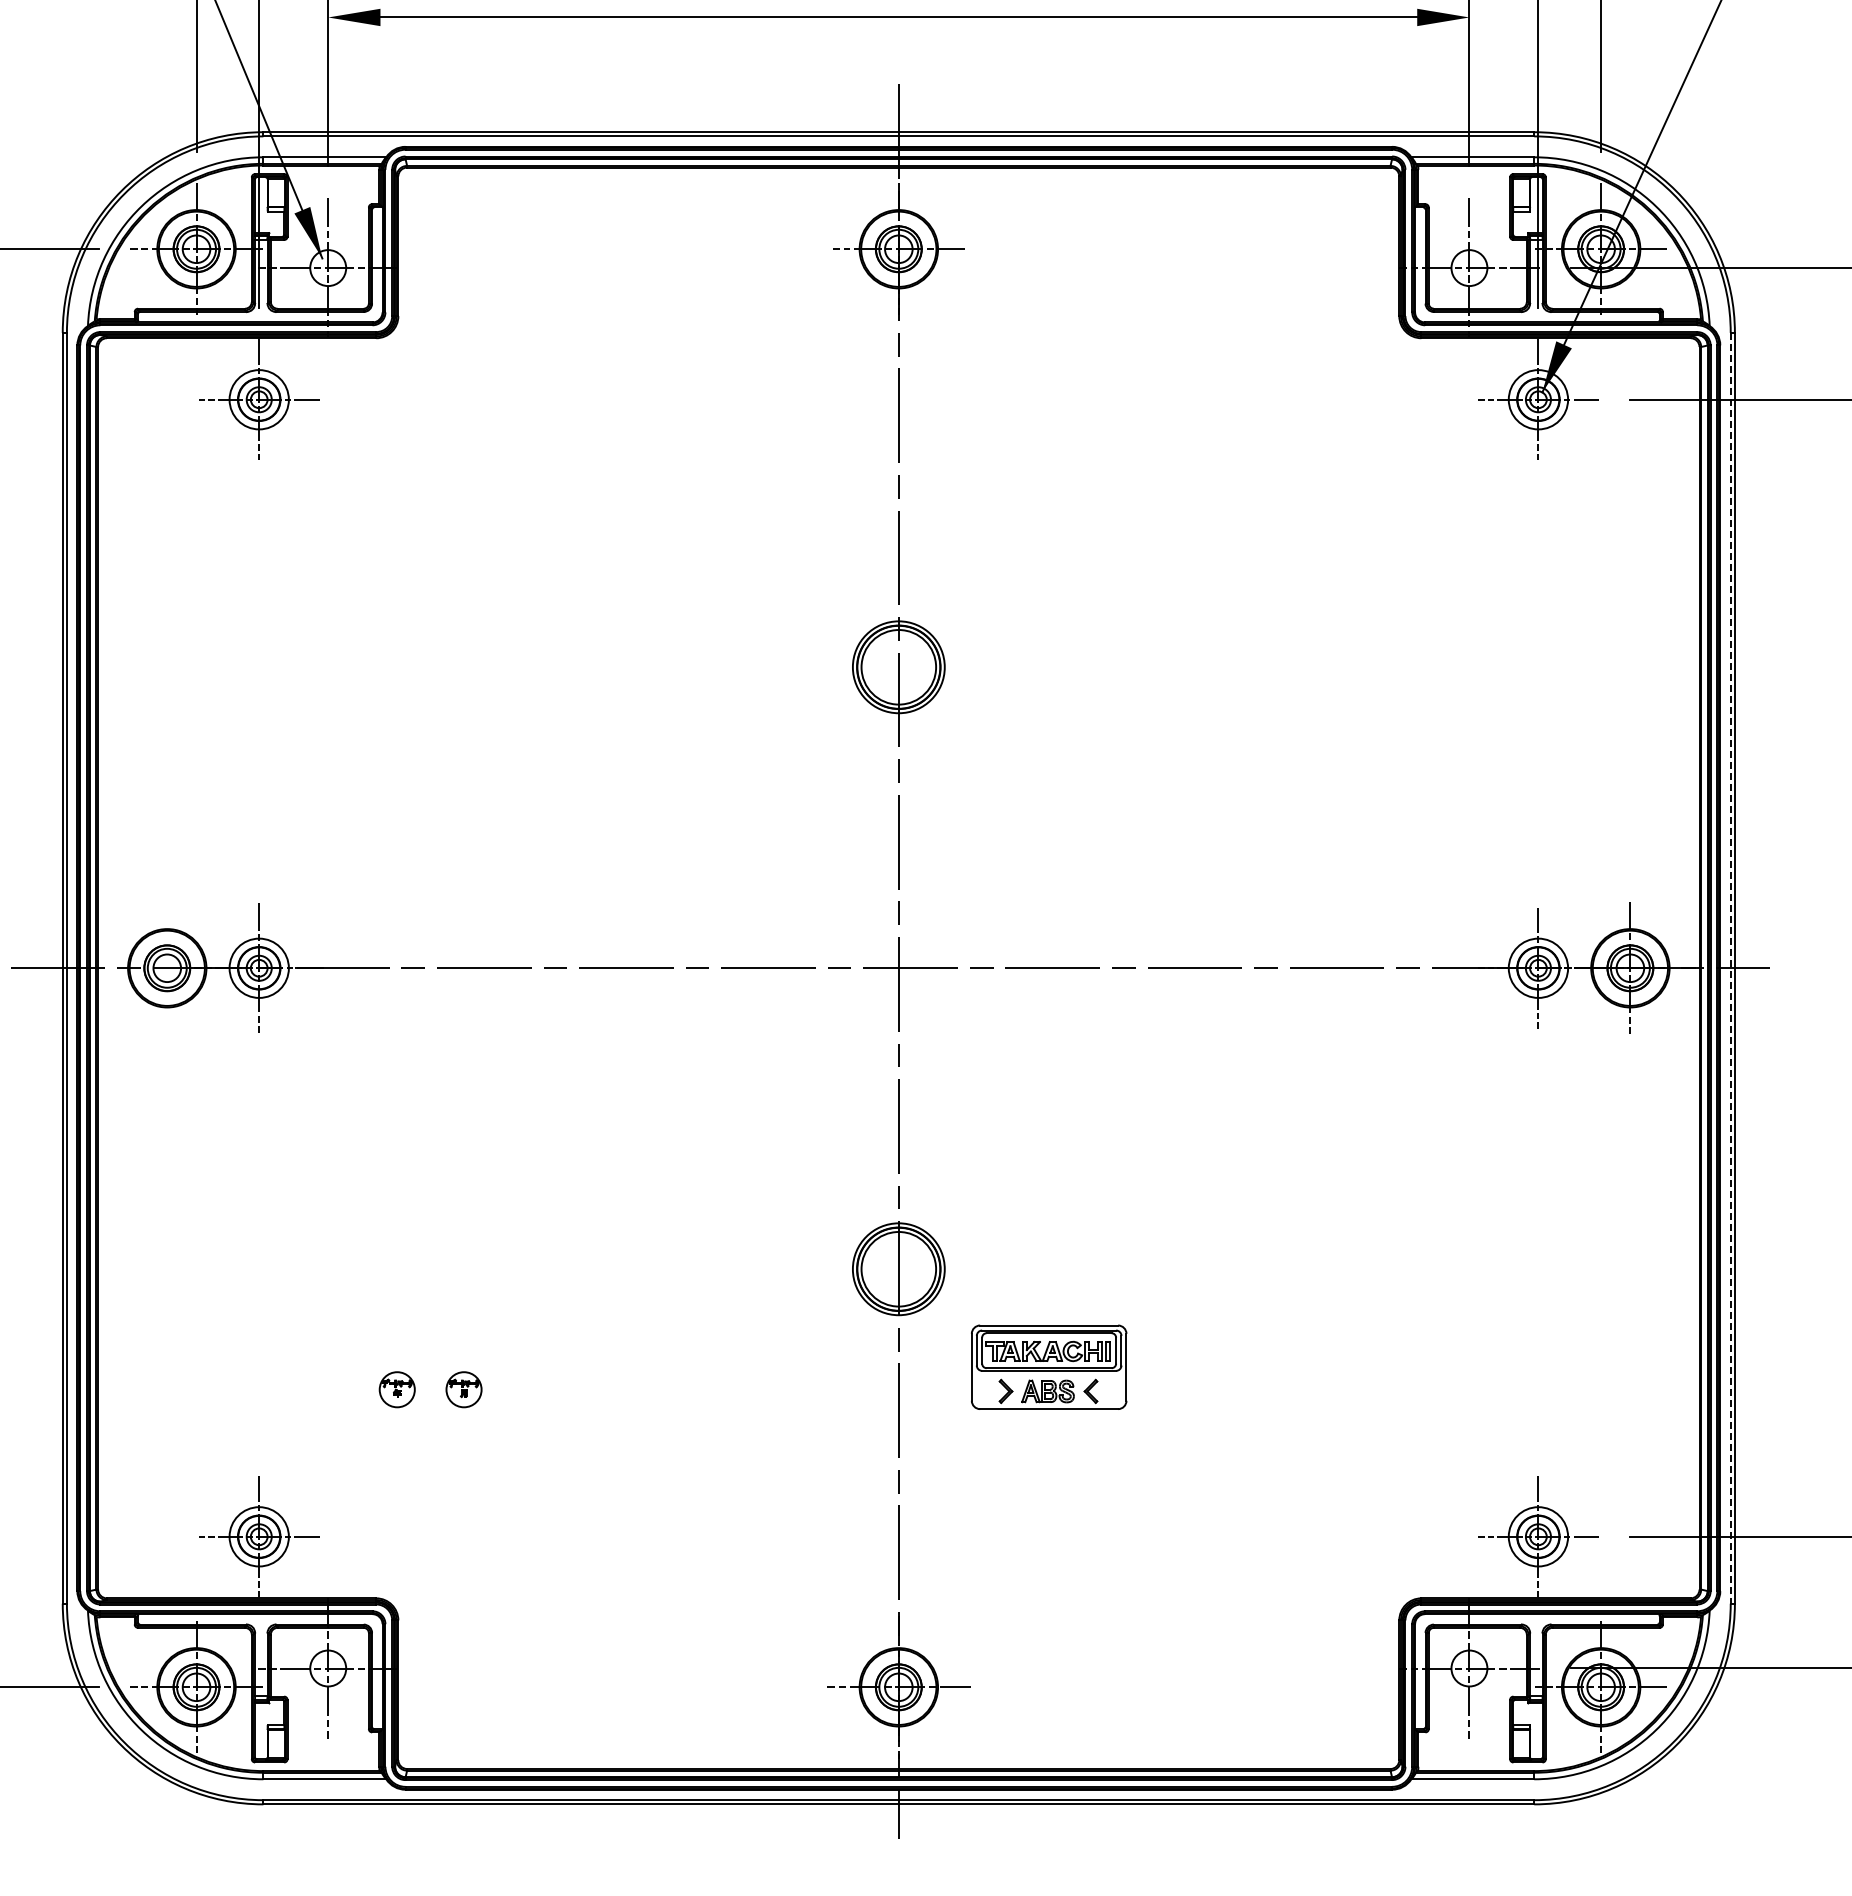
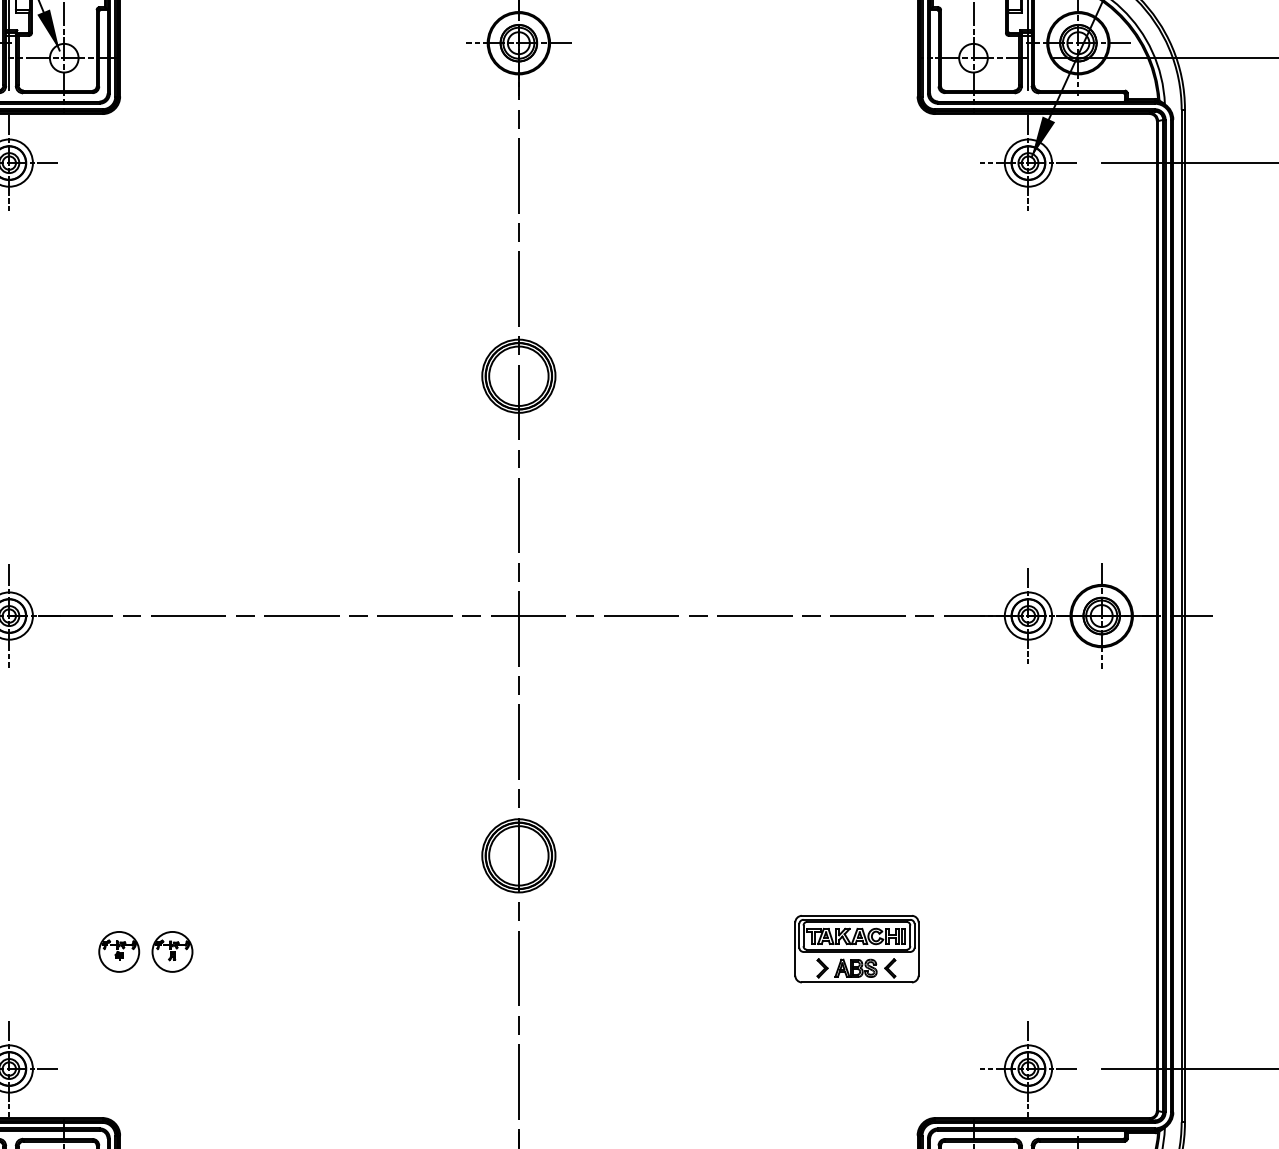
line: (1730, 968) -> (1181, 616), dashed -> solid
part: (1049, 1366) -> (857, 948), moved
part: (397, 1389) -> (119, 951), size x1.43
part: (463, 1389) -> (172, 951), size x1.43

